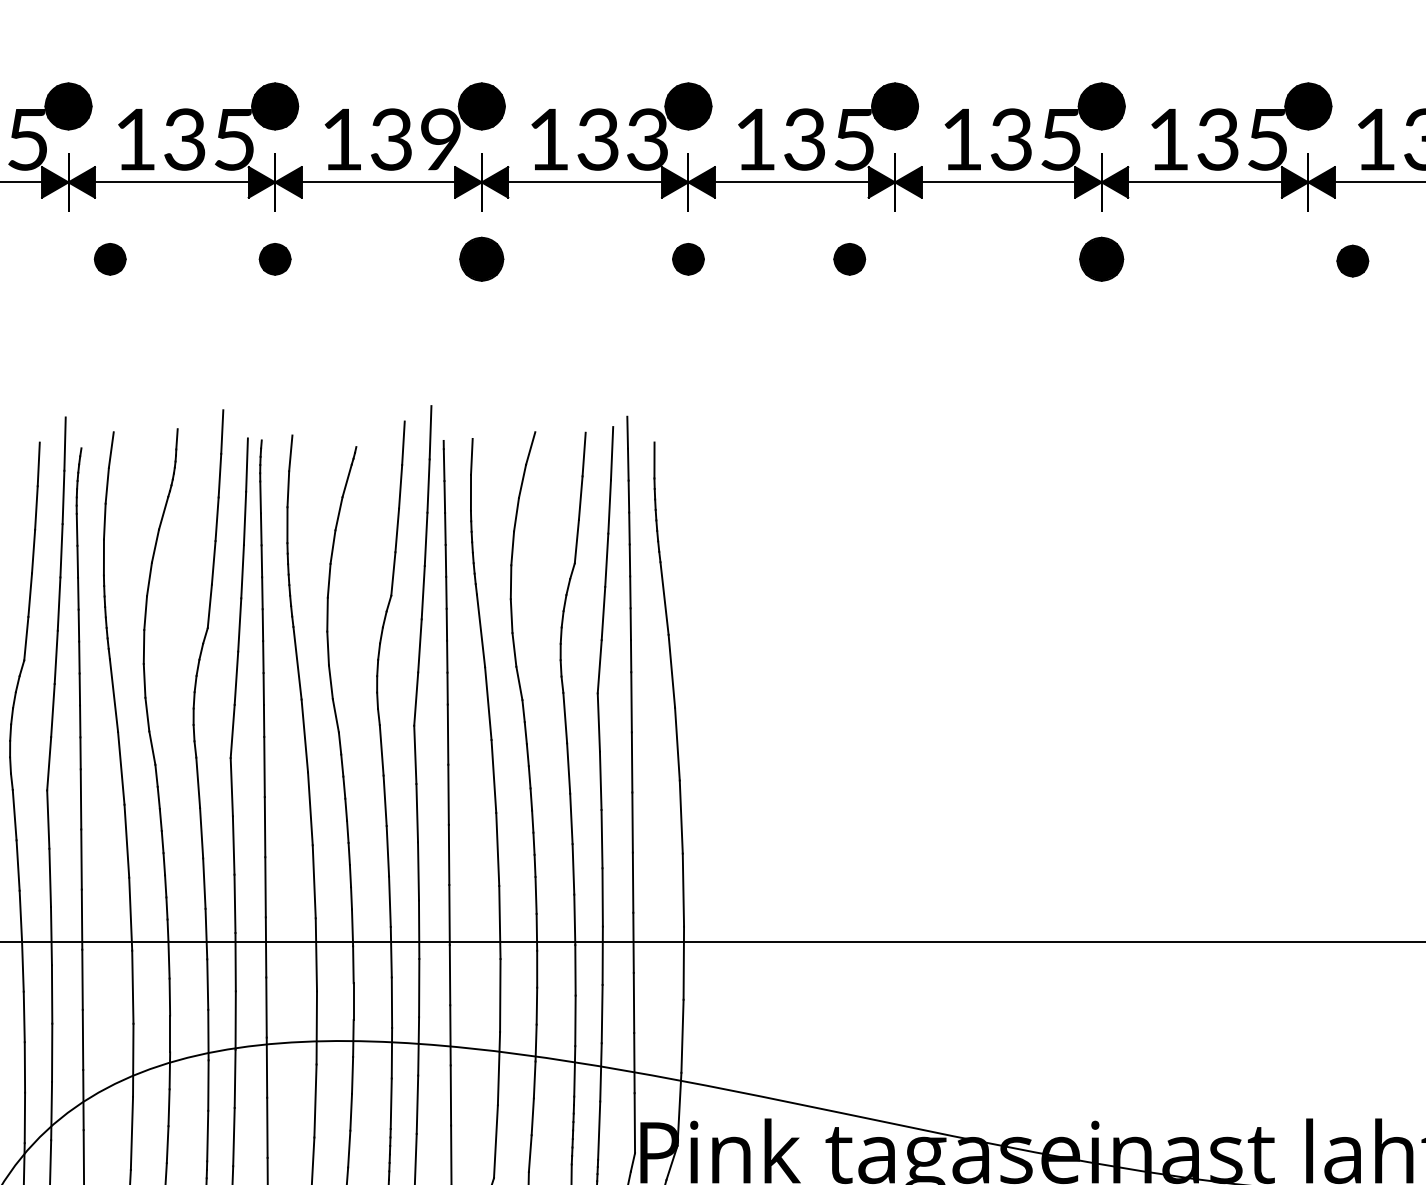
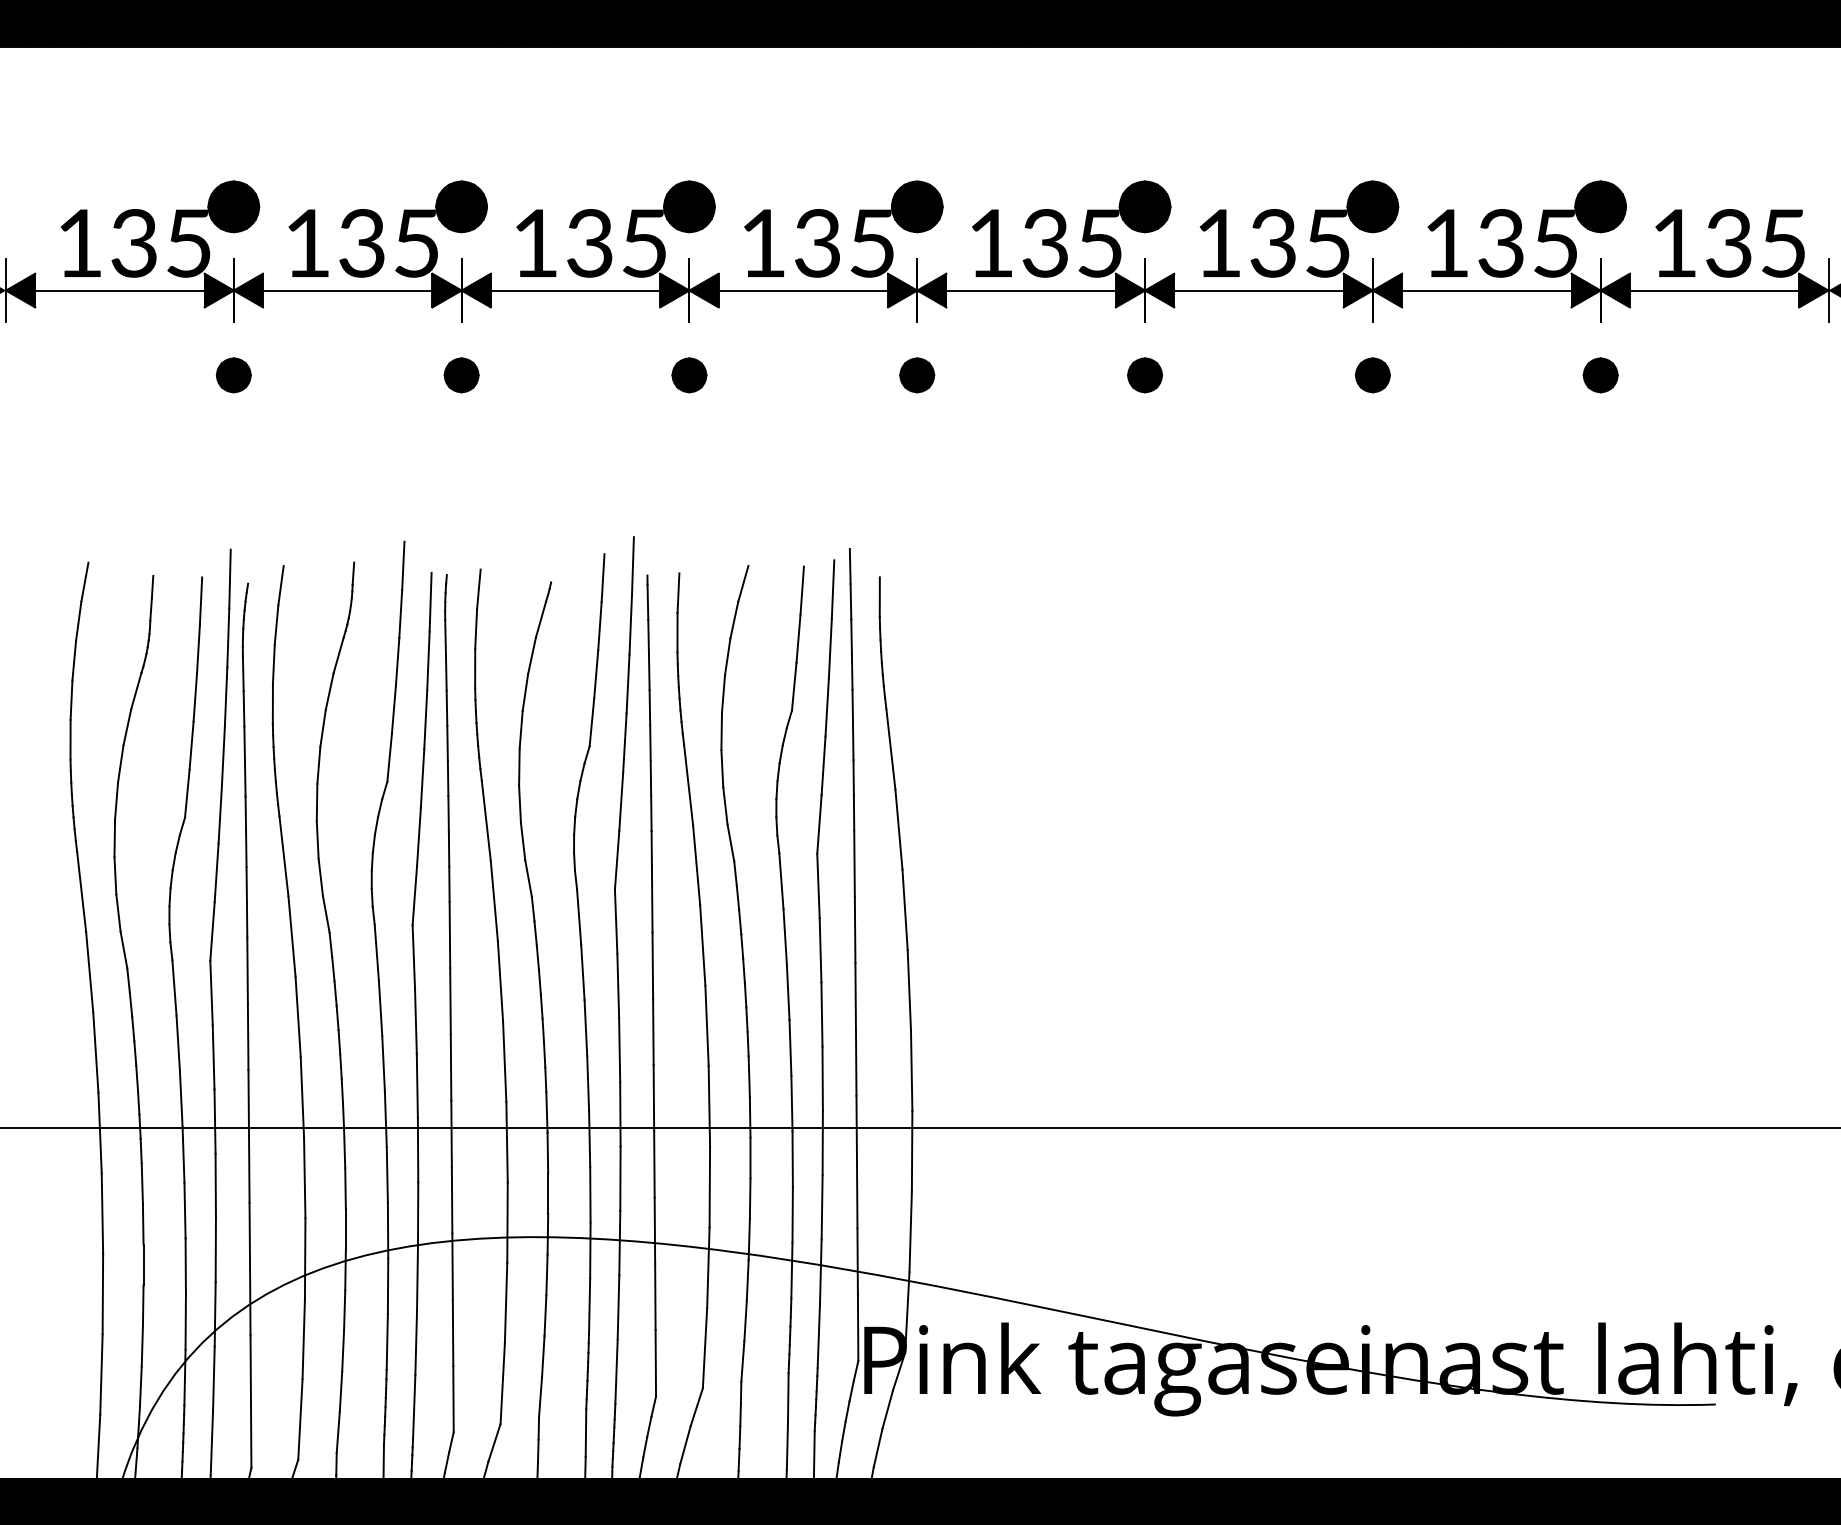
text: (441, 139) -> (644, 243), 139 -> 135
text: (646, 139) -> (871, 243), 133 -> 135
part: (109, 259) -> (233, 375), moved
part: (481, 259) -> (689, 375), size x0.71
part: (849, 259) -> (1144, 375), moved
part: (1101, 259) -> (1372, 375), size x0.71
part: (1352, 261) -> (1600, 375), moved

